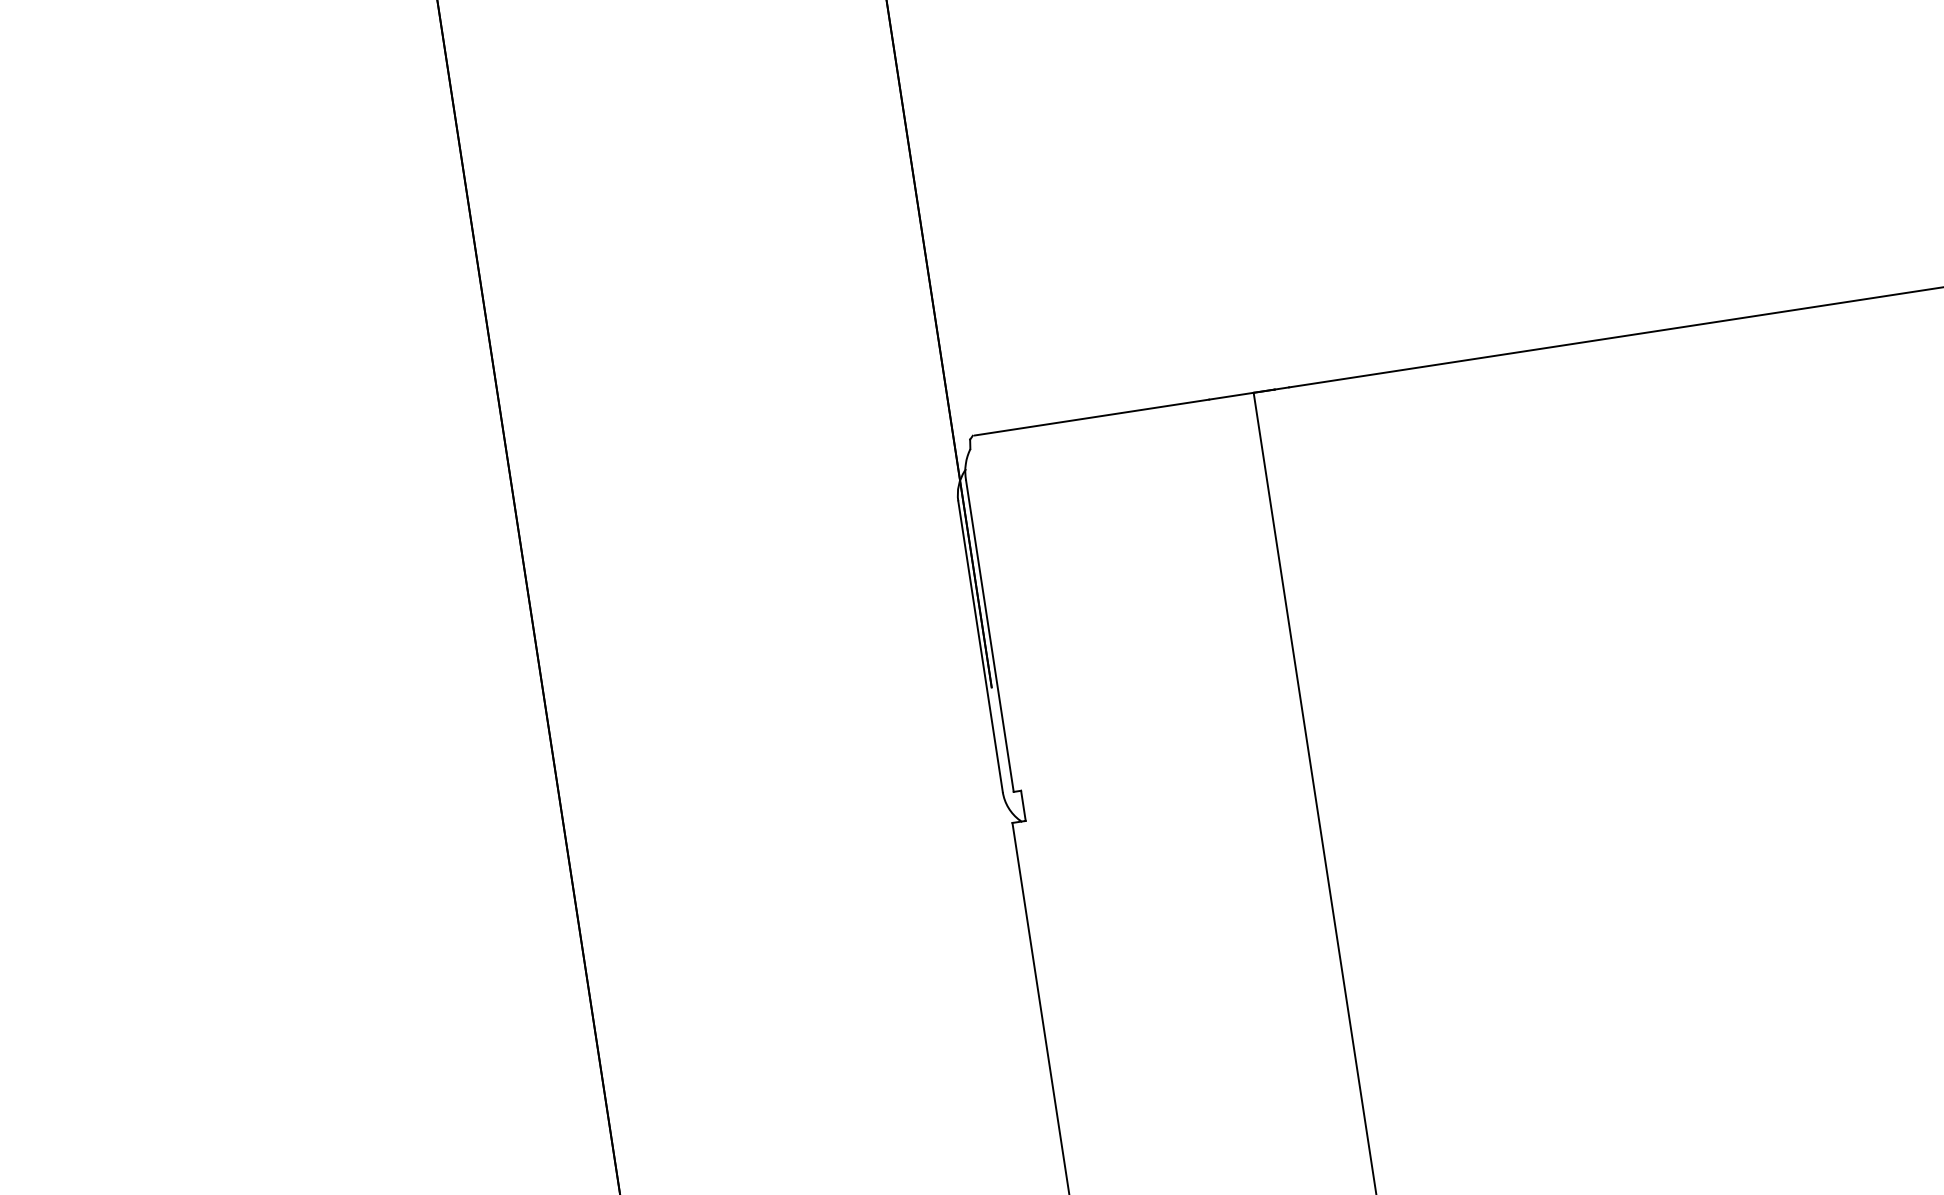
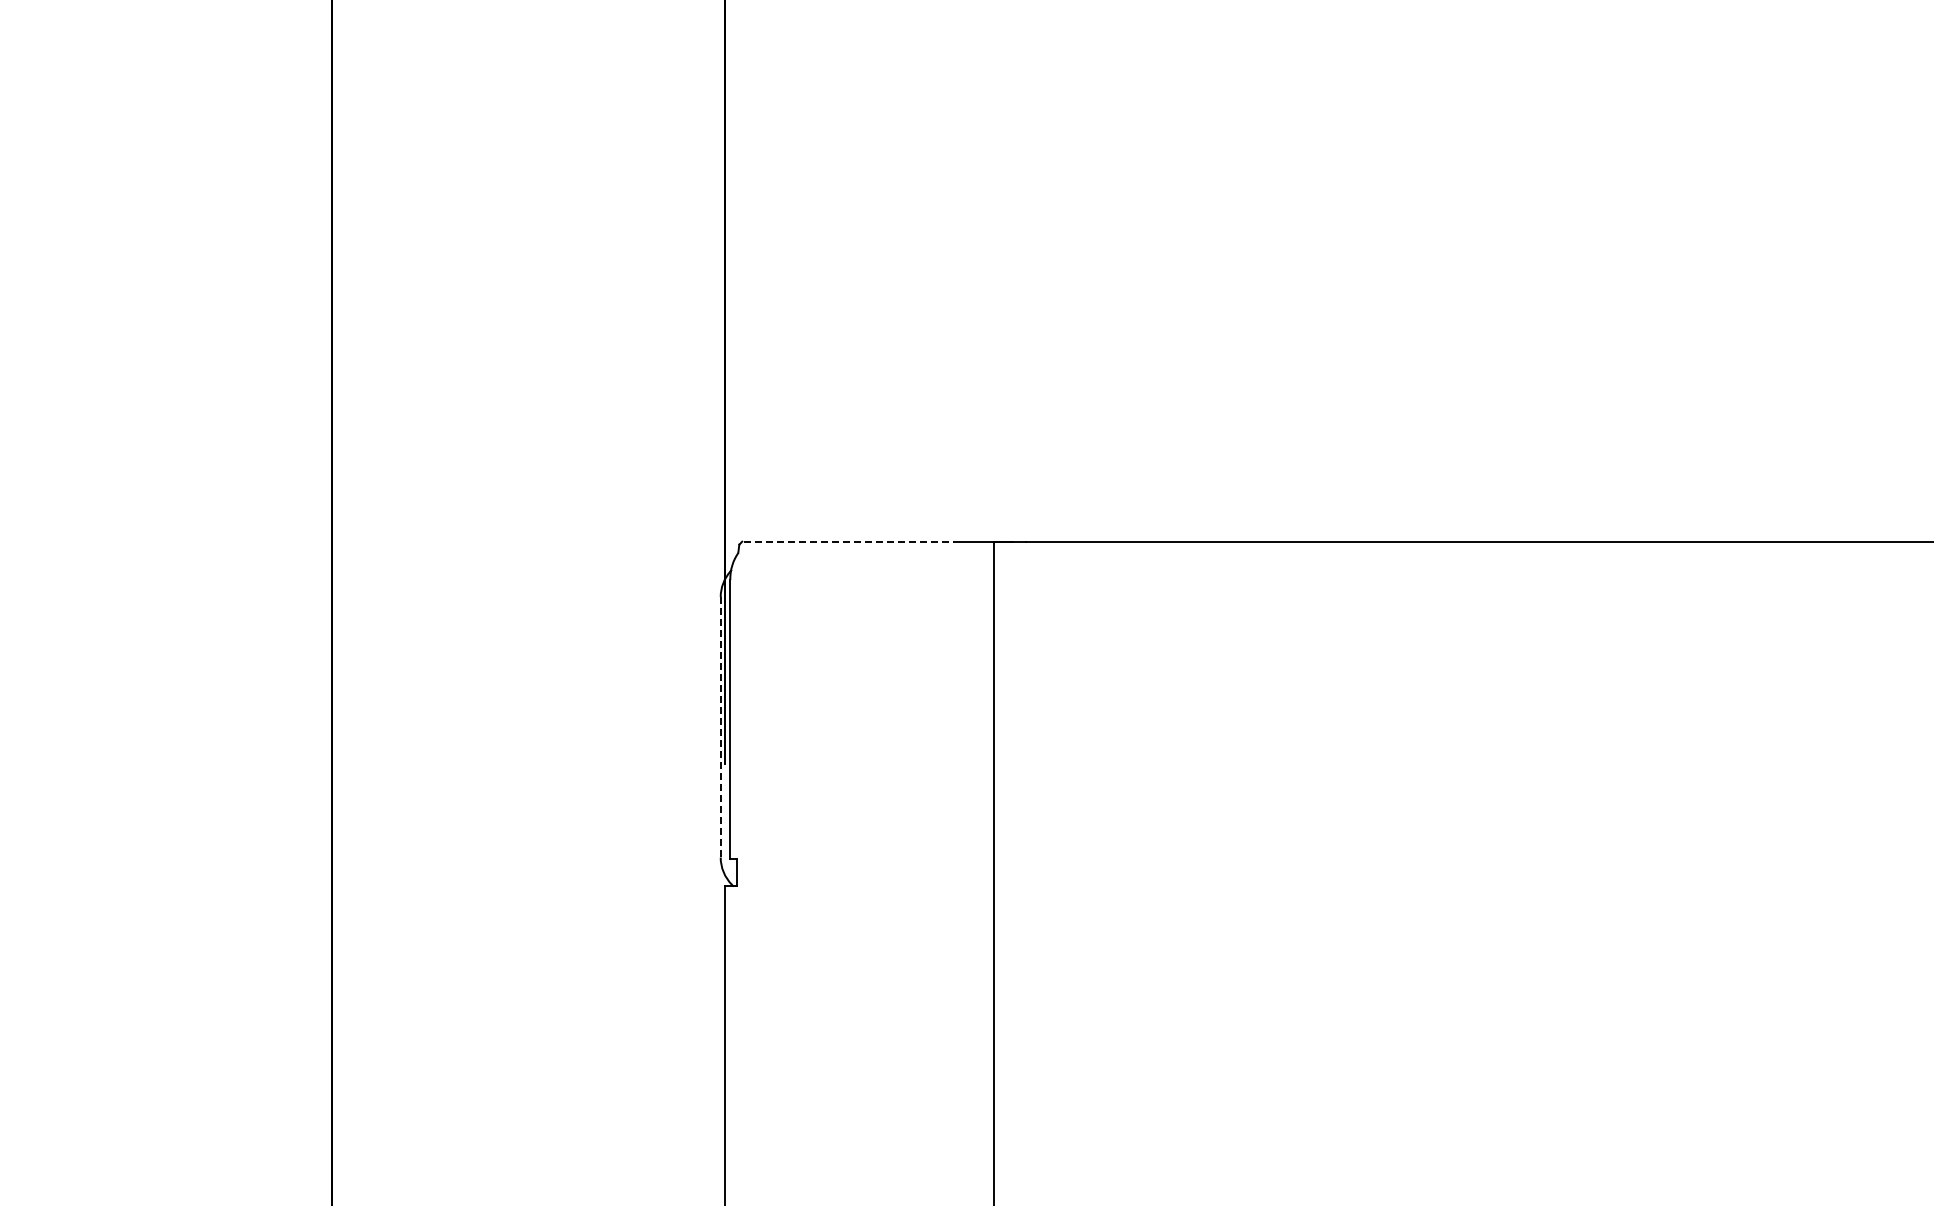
line: (1092, 417) -> (849, 541), solid -> dashed
line: (980, 646) -> (720, 727), solid -> dashed

